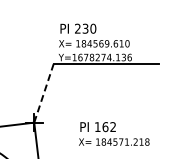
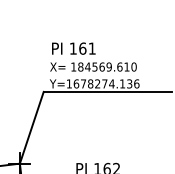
text: (85, 28) -> (82, 48), 230 -> 161
line: (43, 93) -> (31, 127), dashed -> solid

